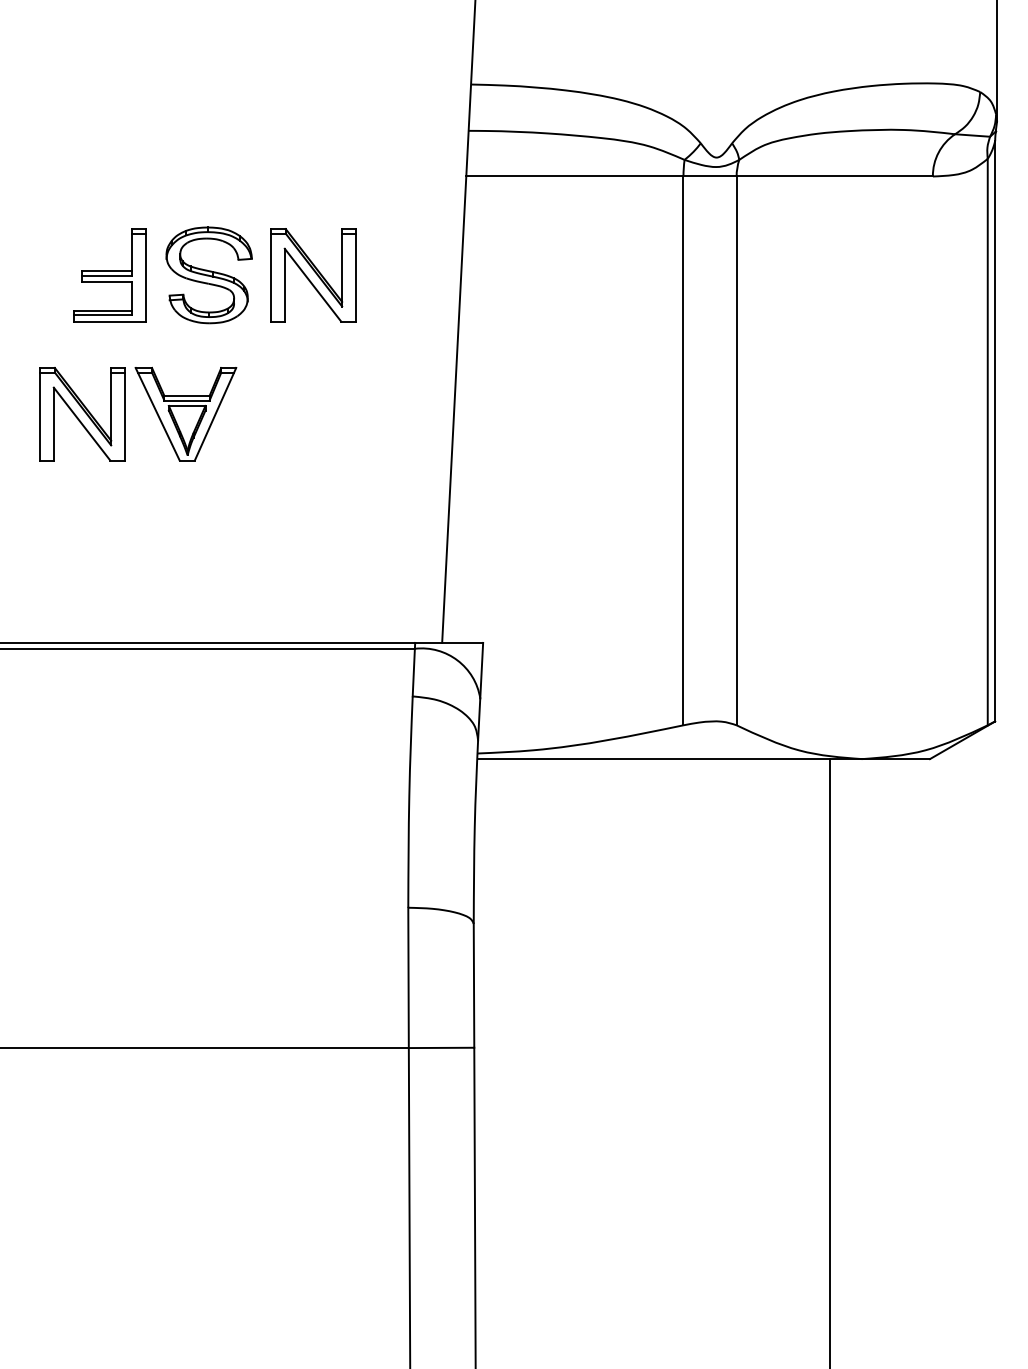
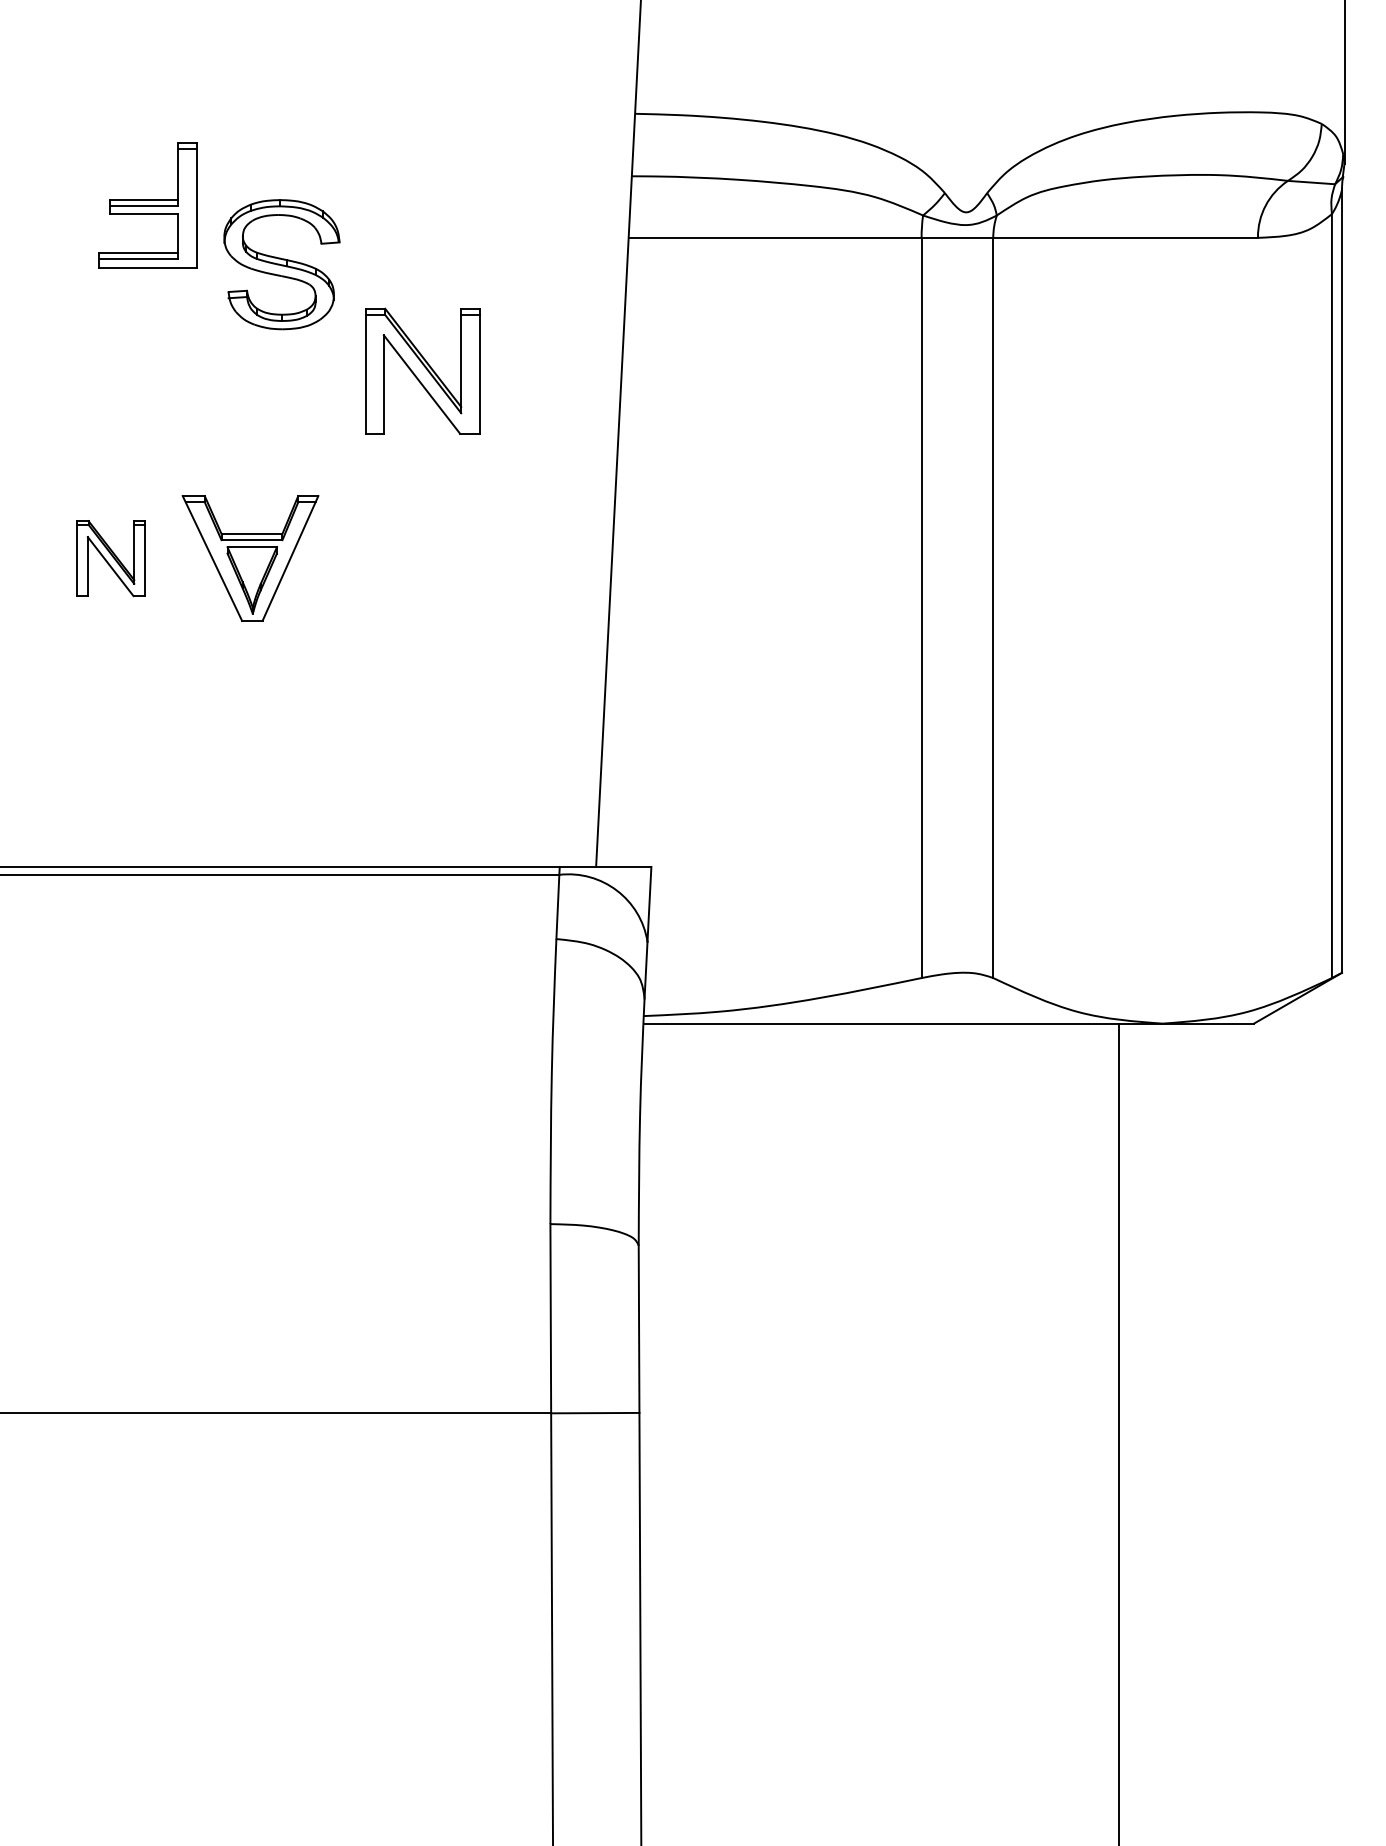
part: (109, 275) -> (147, 205), moved
part: (208, 275) -> (280, 264), moved
part: (82, 414) -> (111, 558), size x0.6

